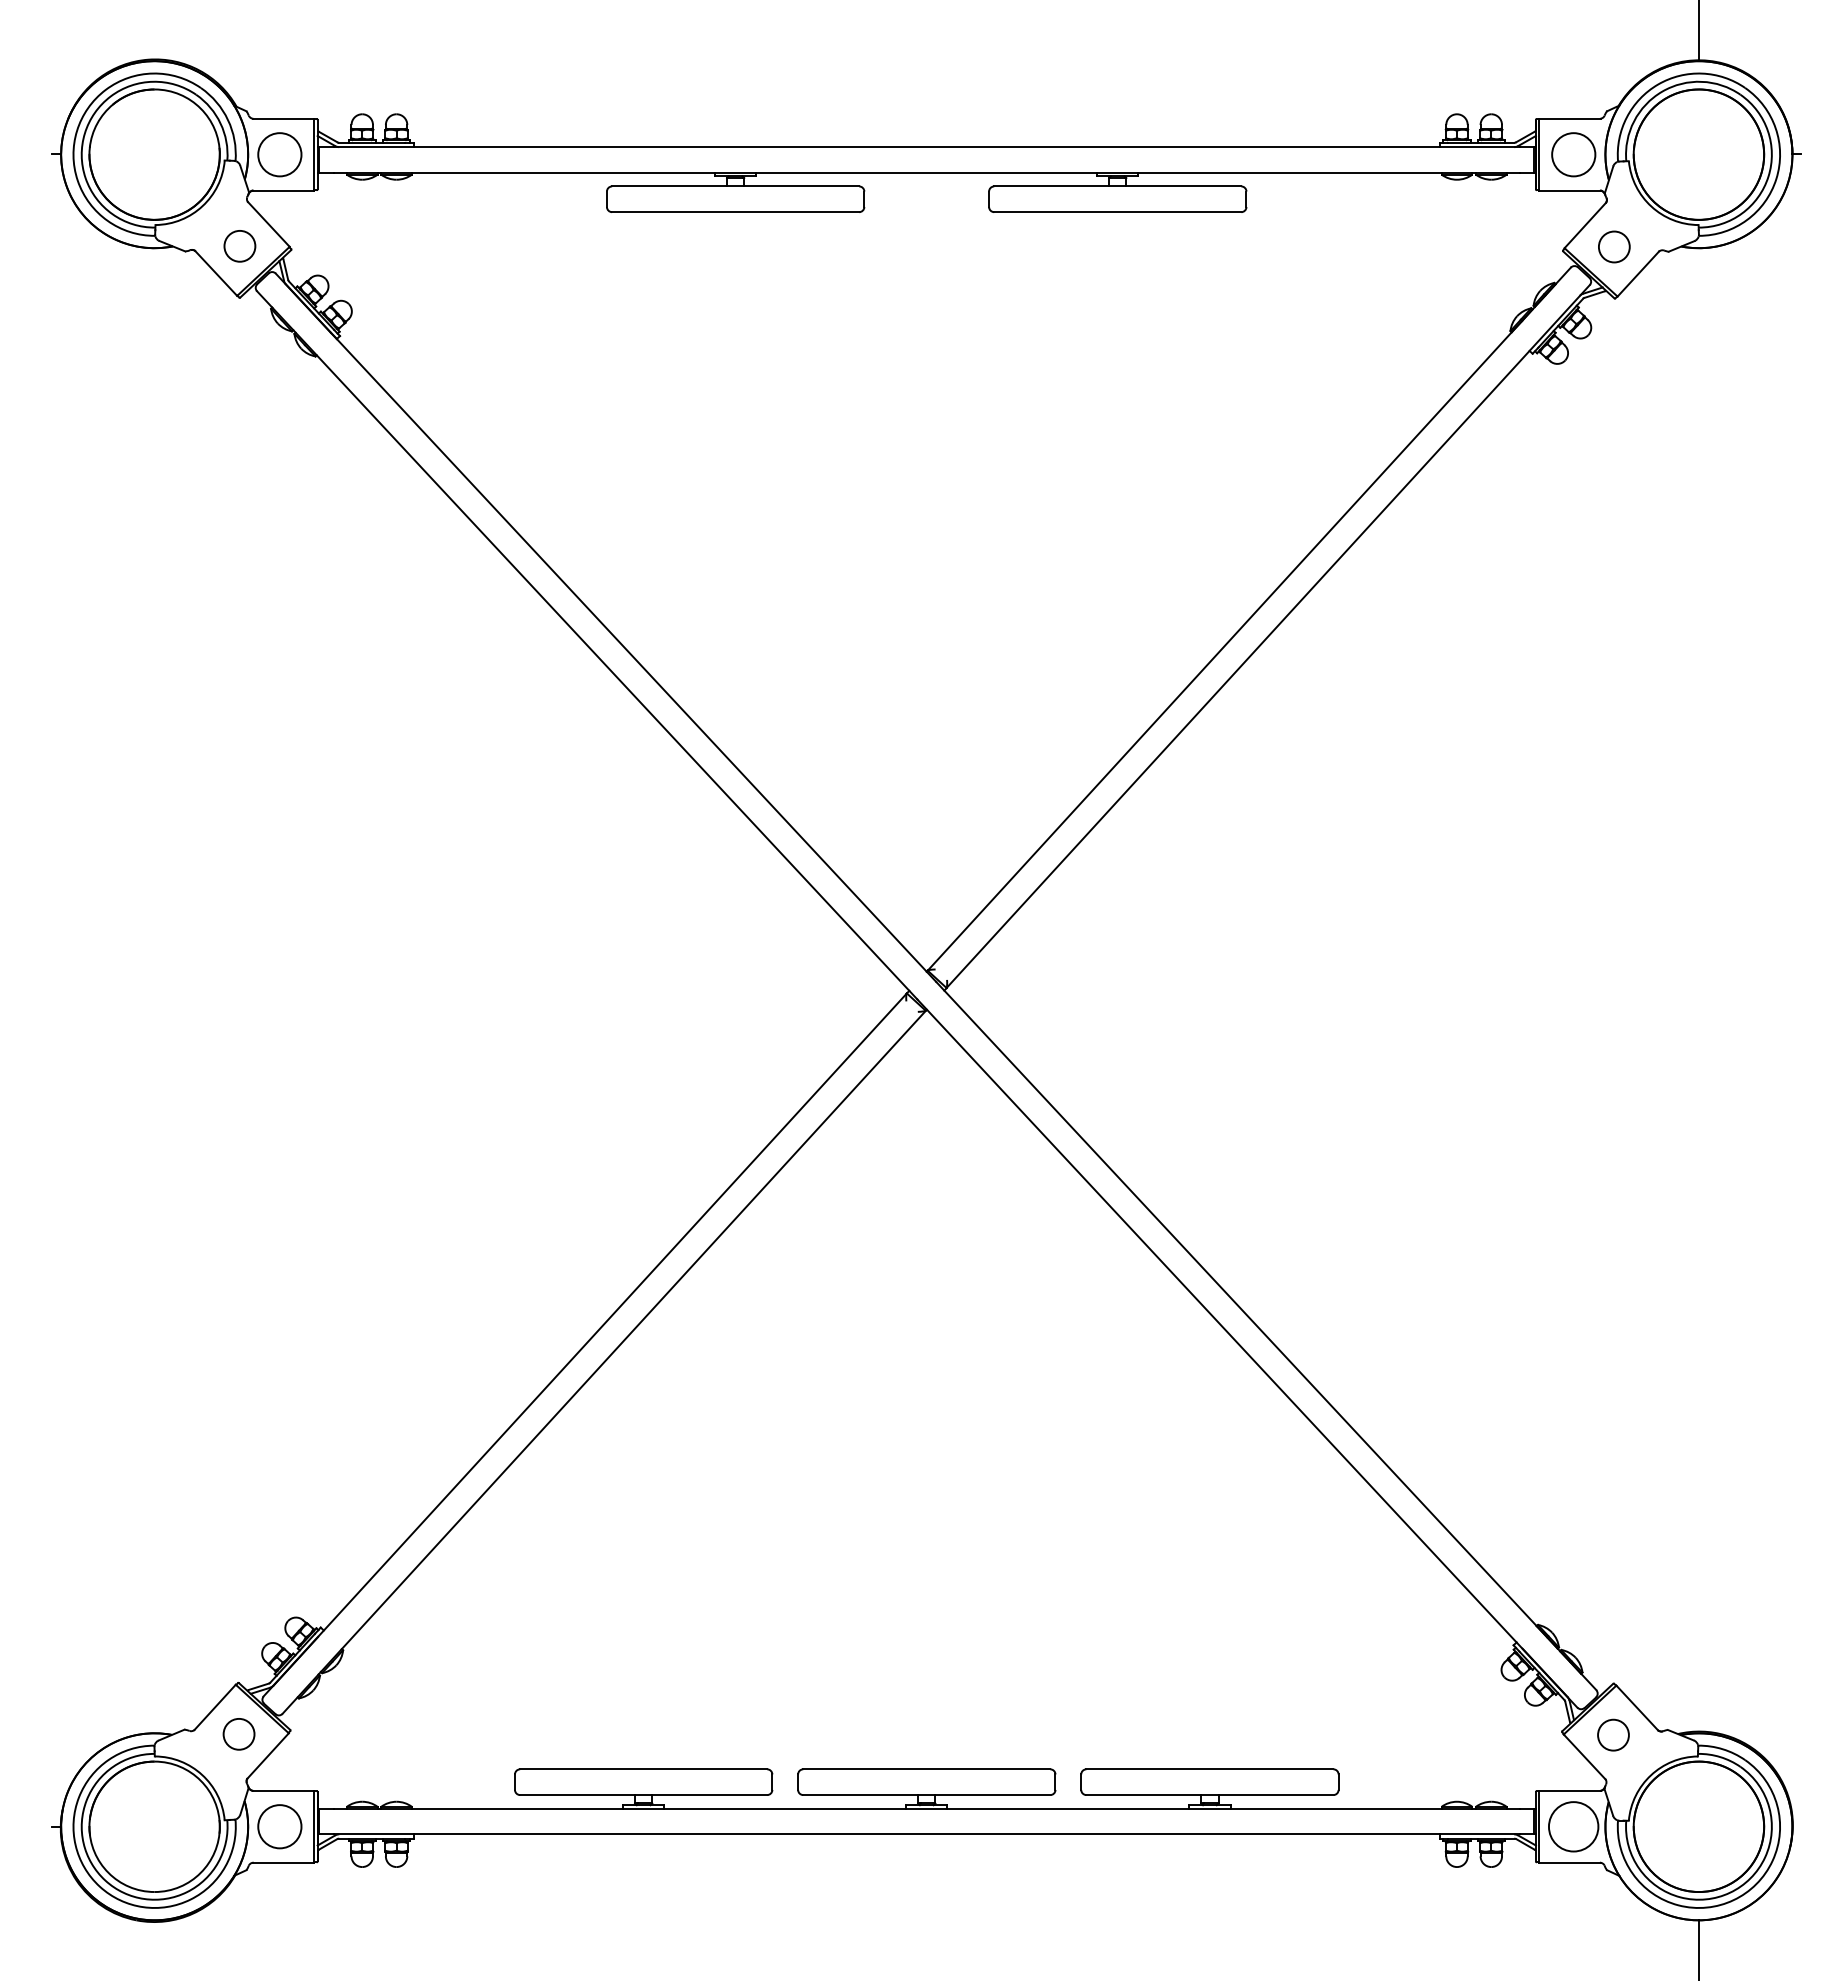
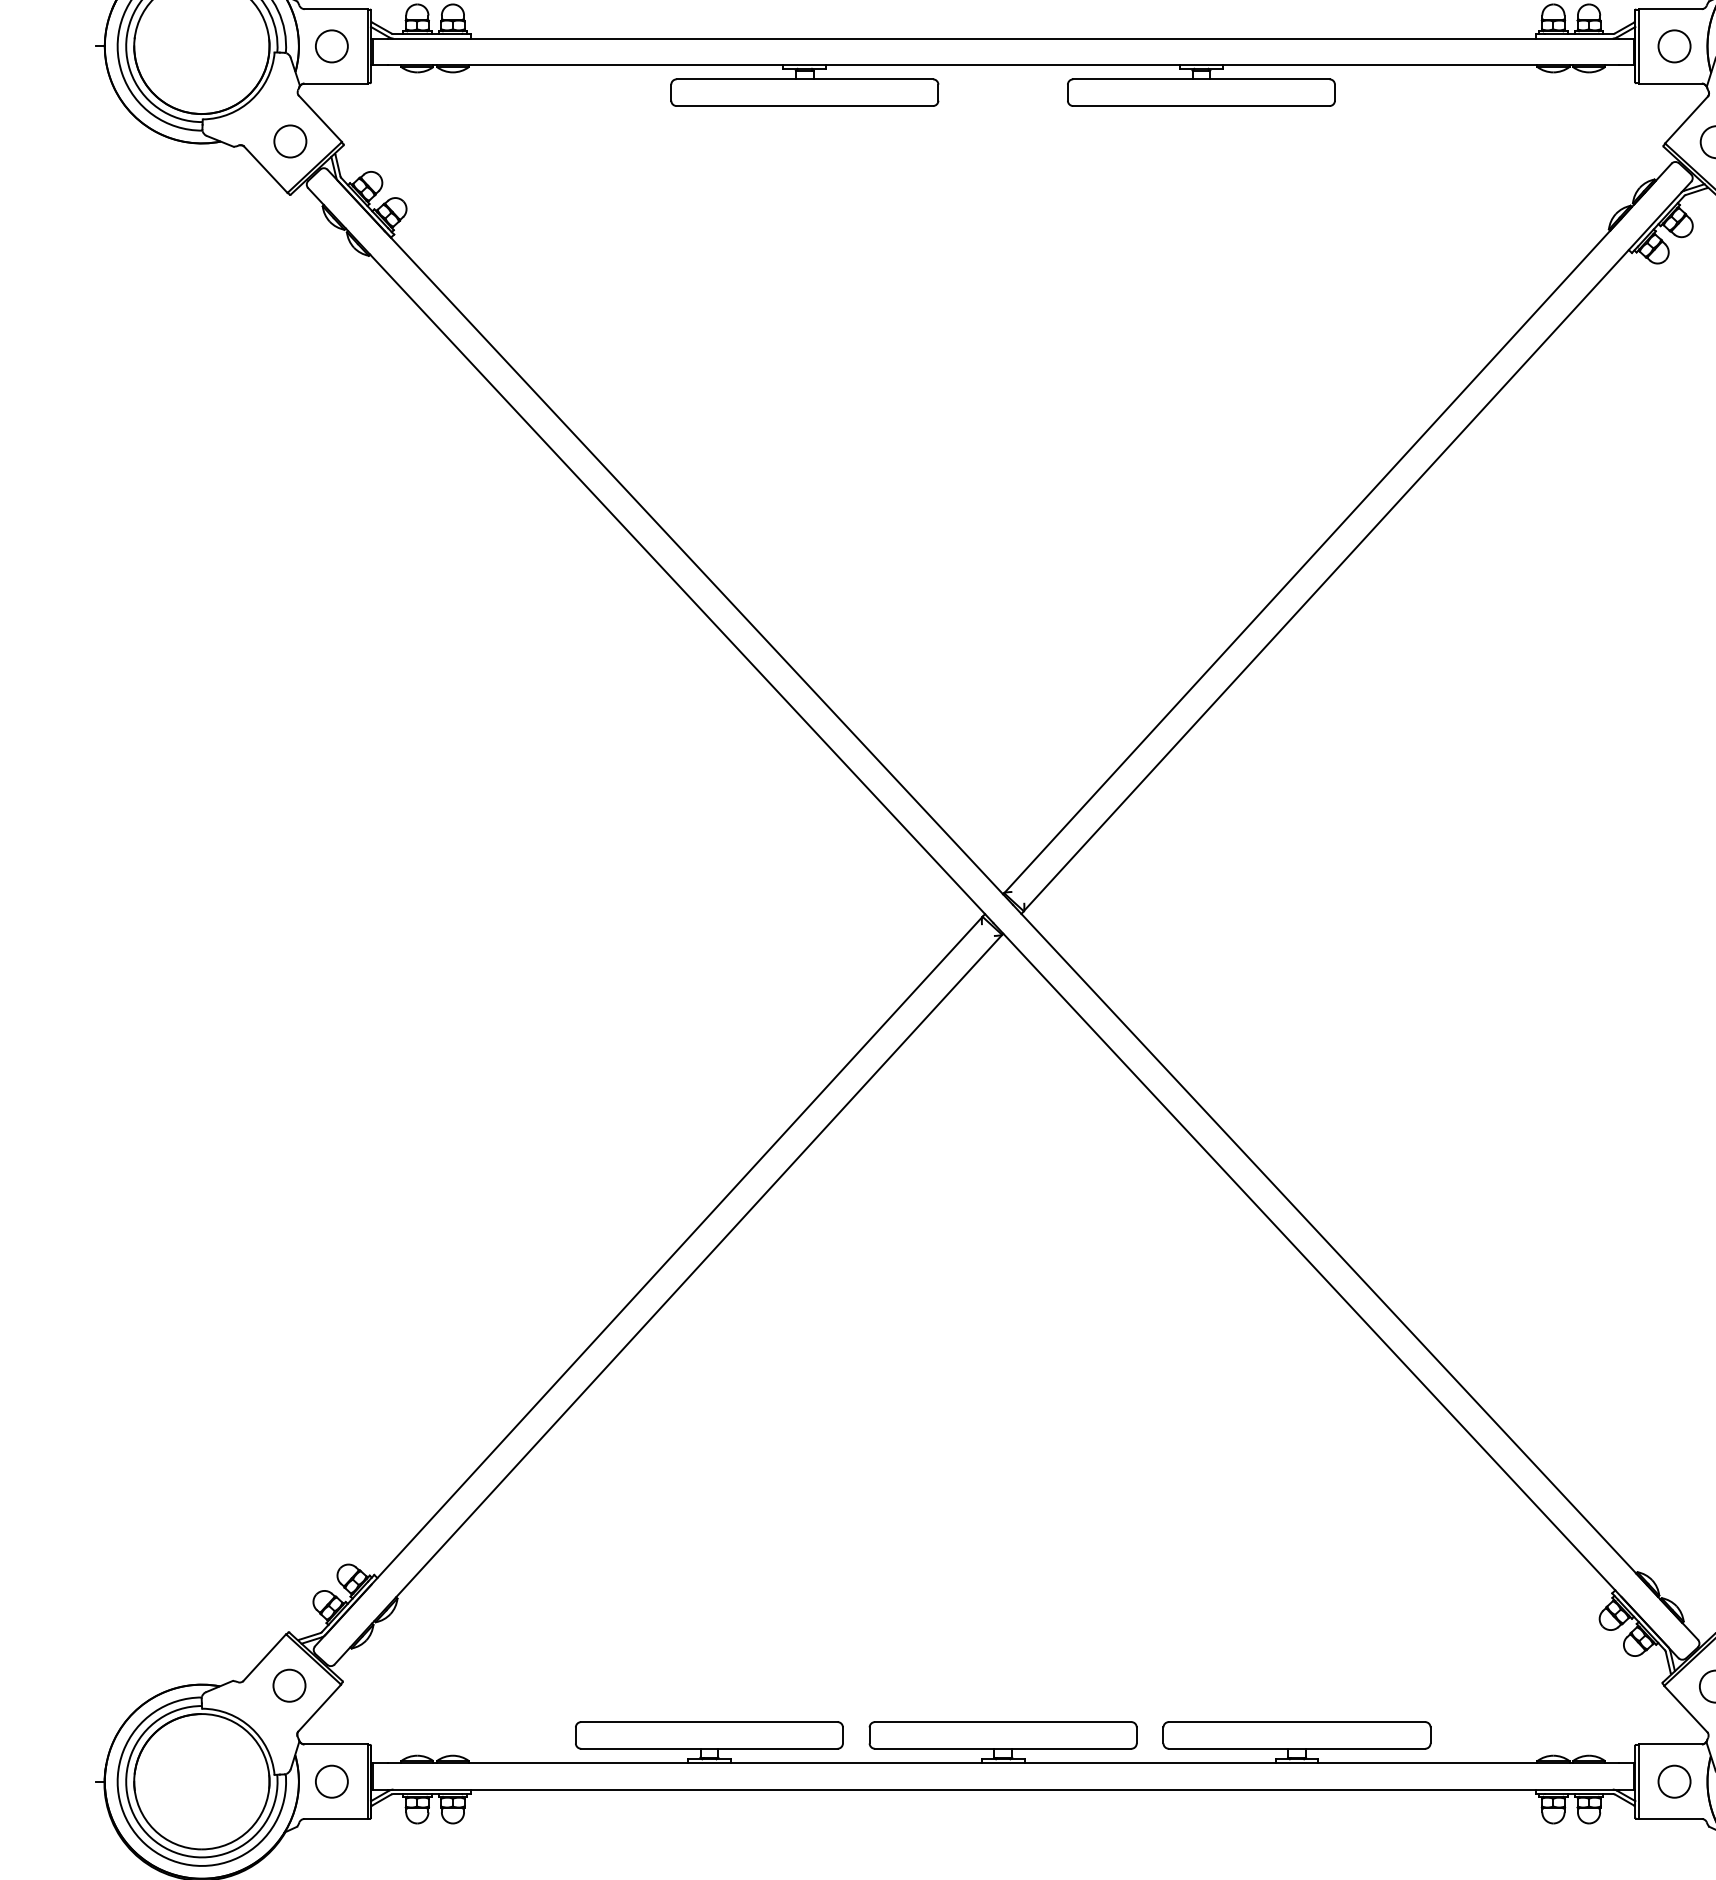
circle: (279, 154) -> (331, 46), size x0.71
circle: (1573, 154) -> (1674, 46), size x0.71
circle: (279, 1826) -> (331, 1781), size x0.71
circle: (1573, 1826) -> (1674, 1781), size x0.62

